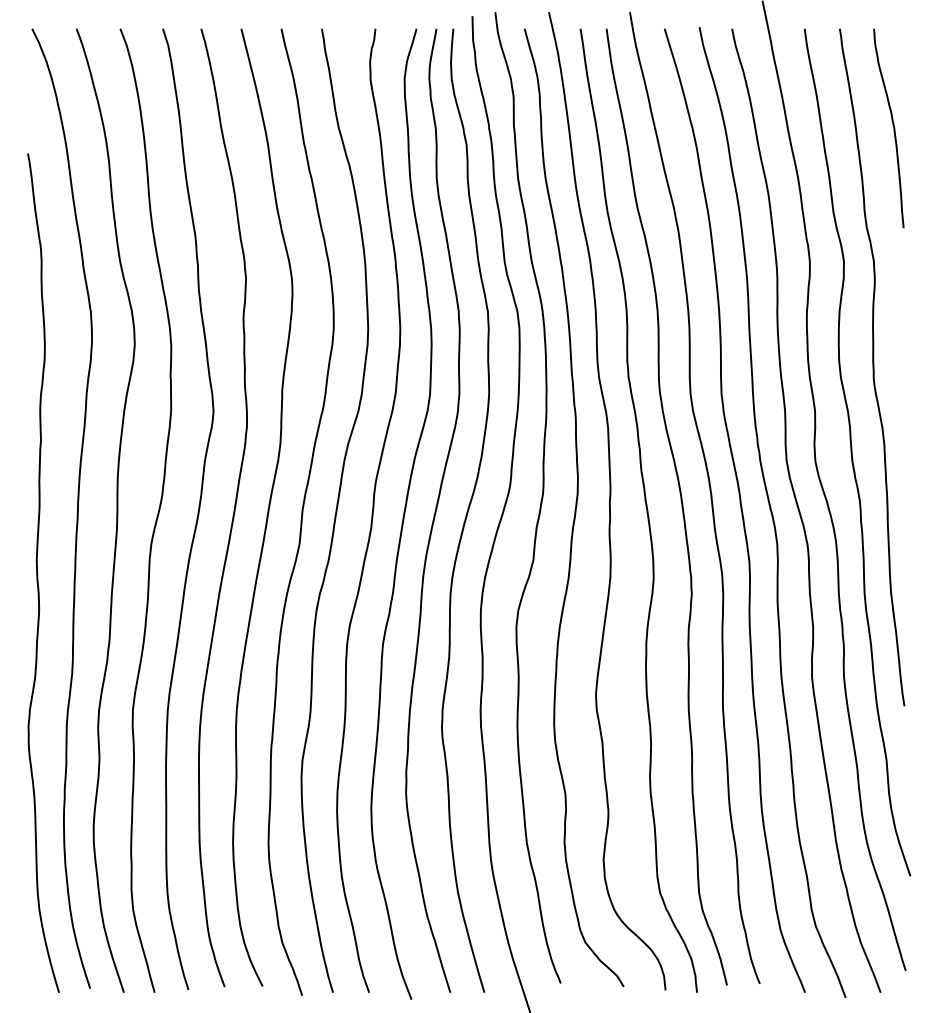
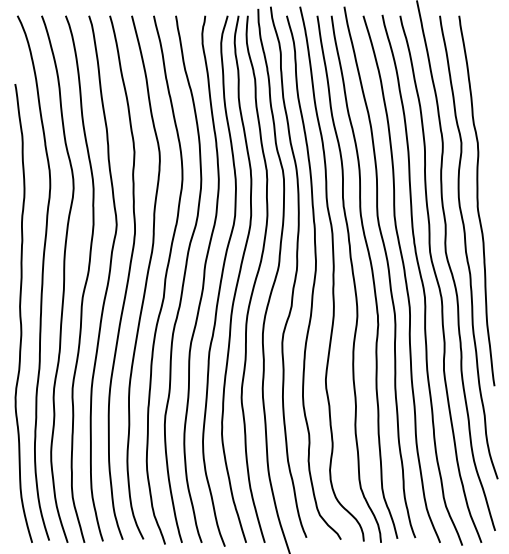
curve: (891, 127) -> (487, 69), removed

